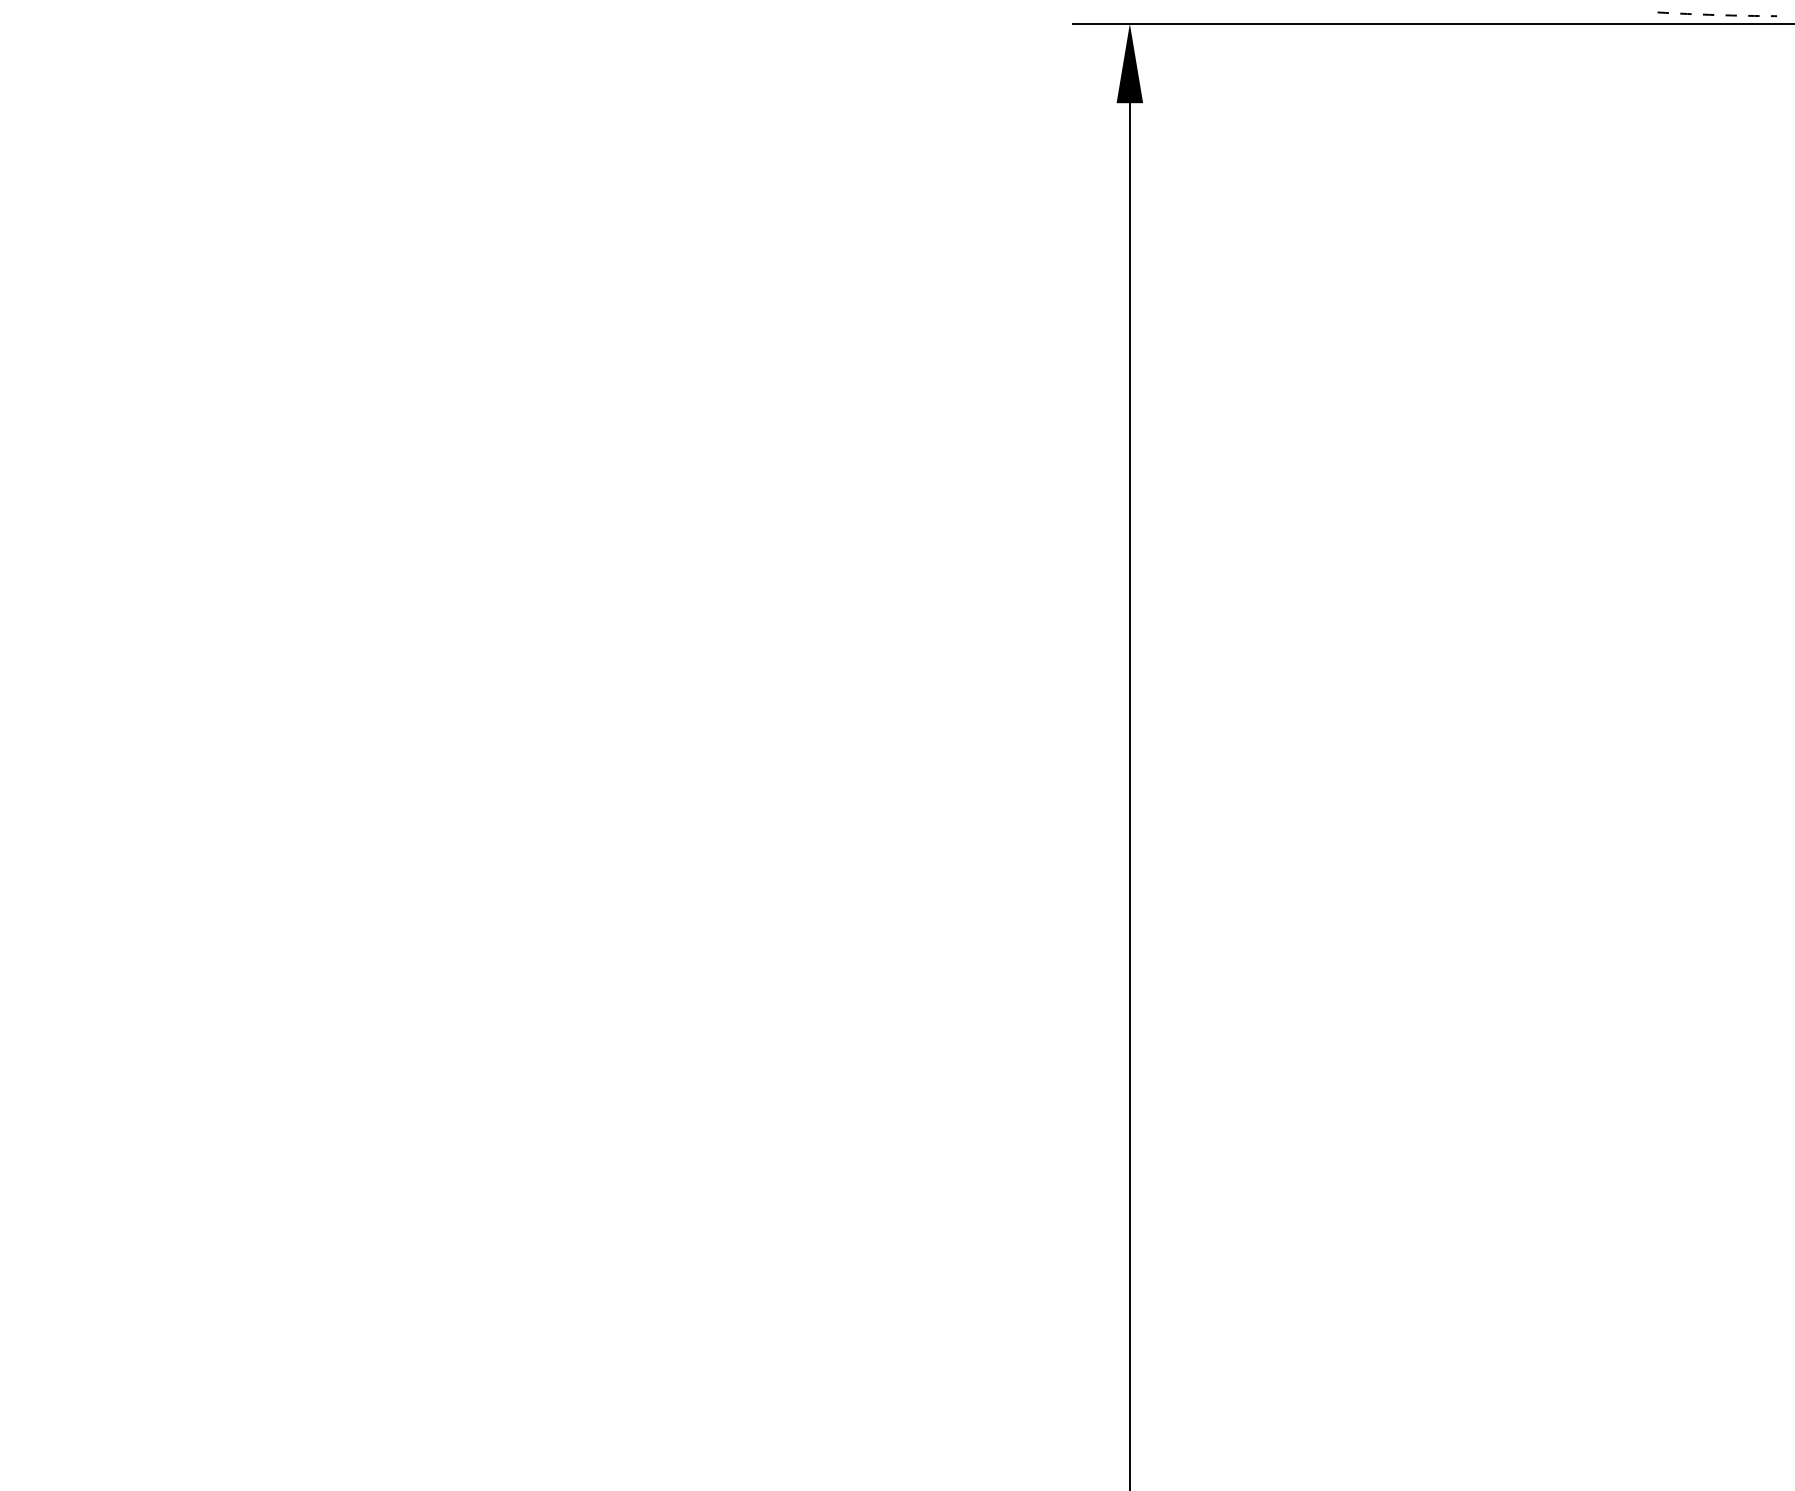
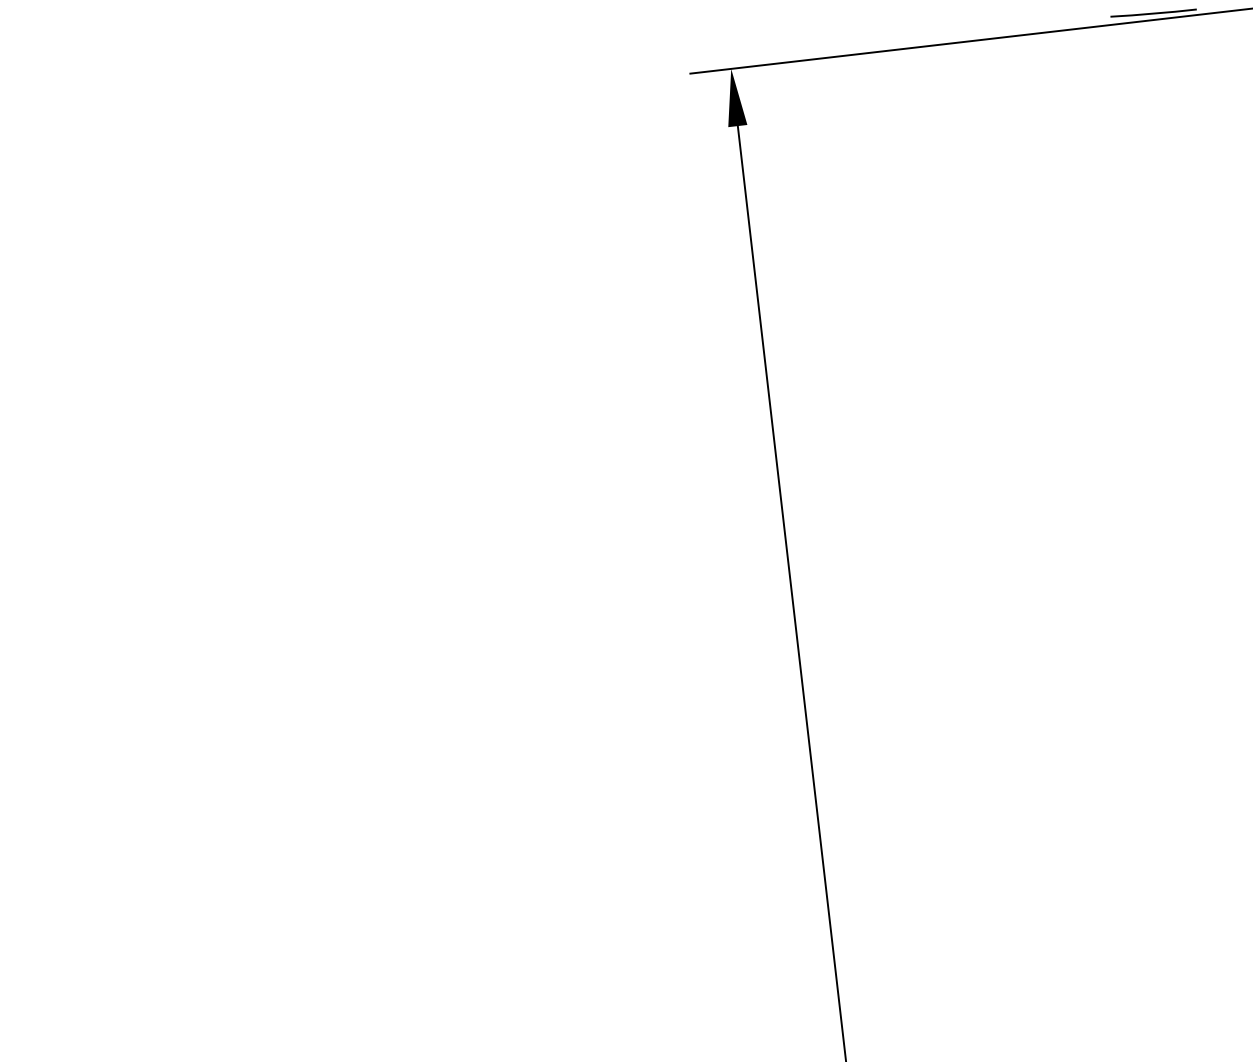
arc: (1717, 15) -> (1153, 13), dashed -> solid

